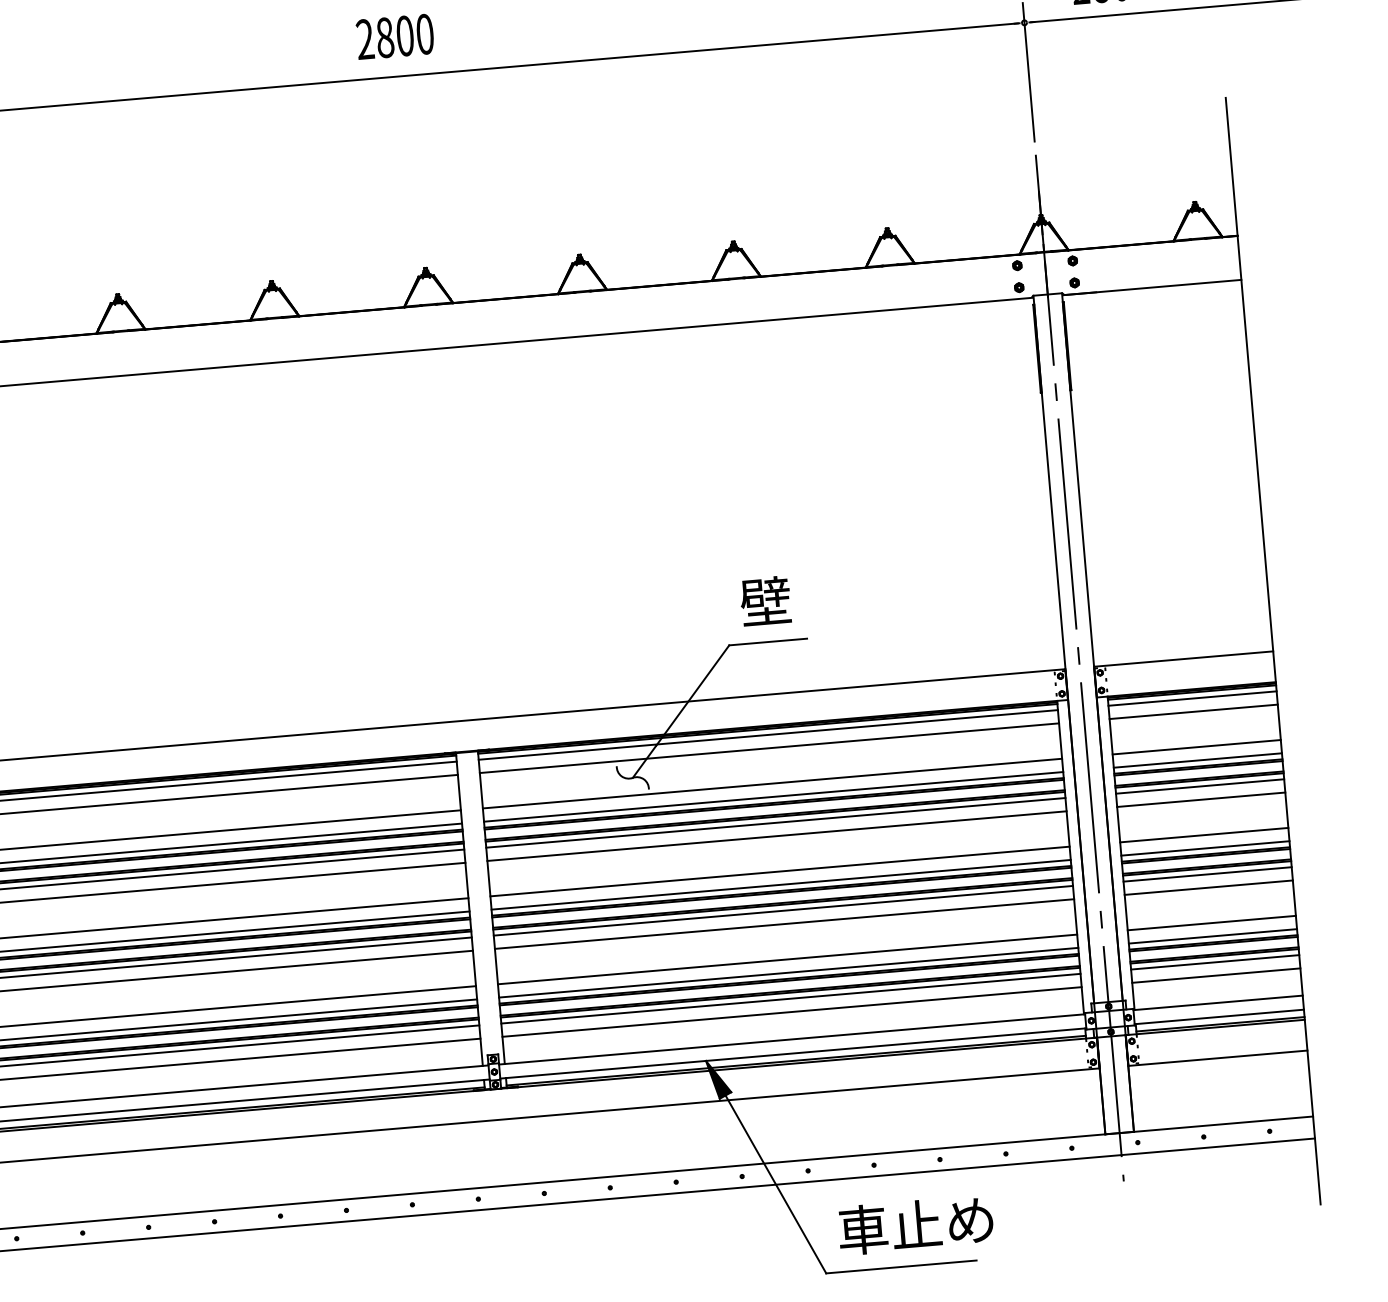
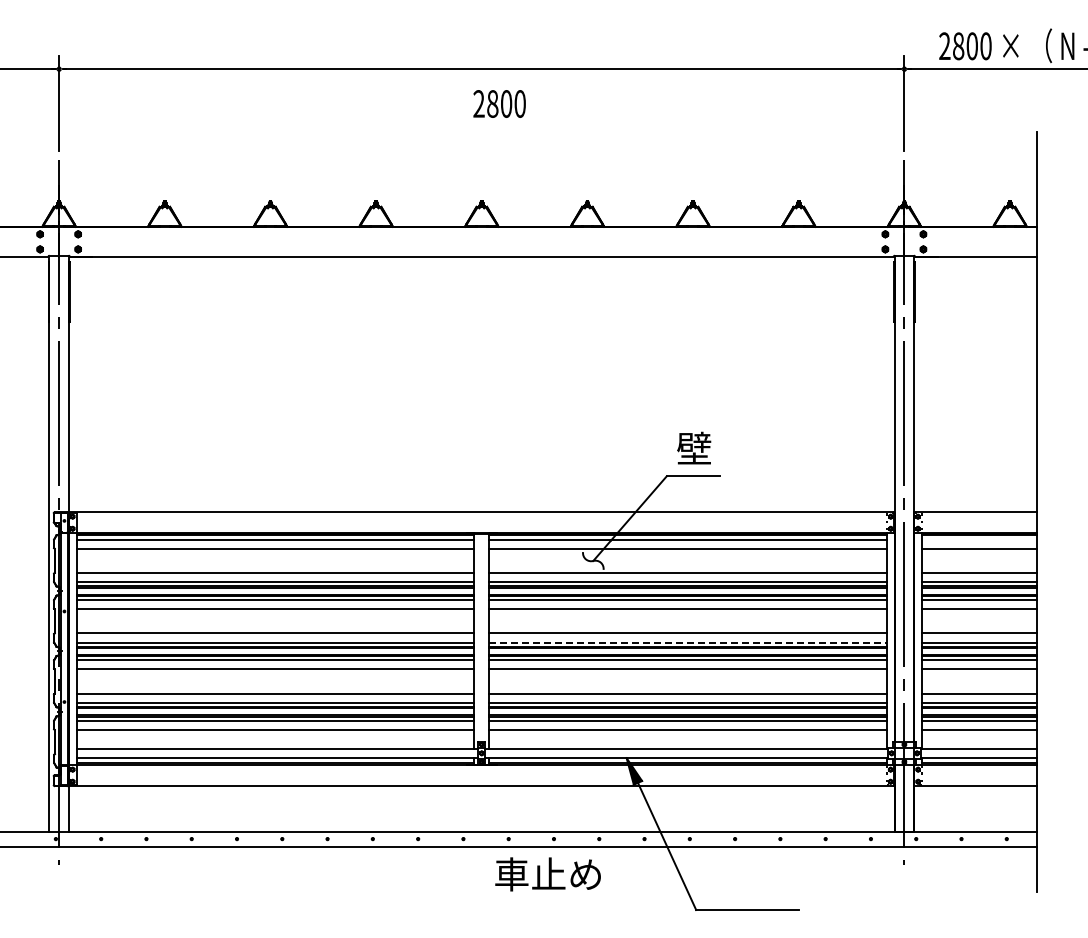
text: (394, 36) -> (499, 103), moved
line: (1192, 698) -> (979, 539), removed
line: (781, 884) -> (688, 642), solid -> dashed
text: (914, 1225) -> (547, 874), moved

